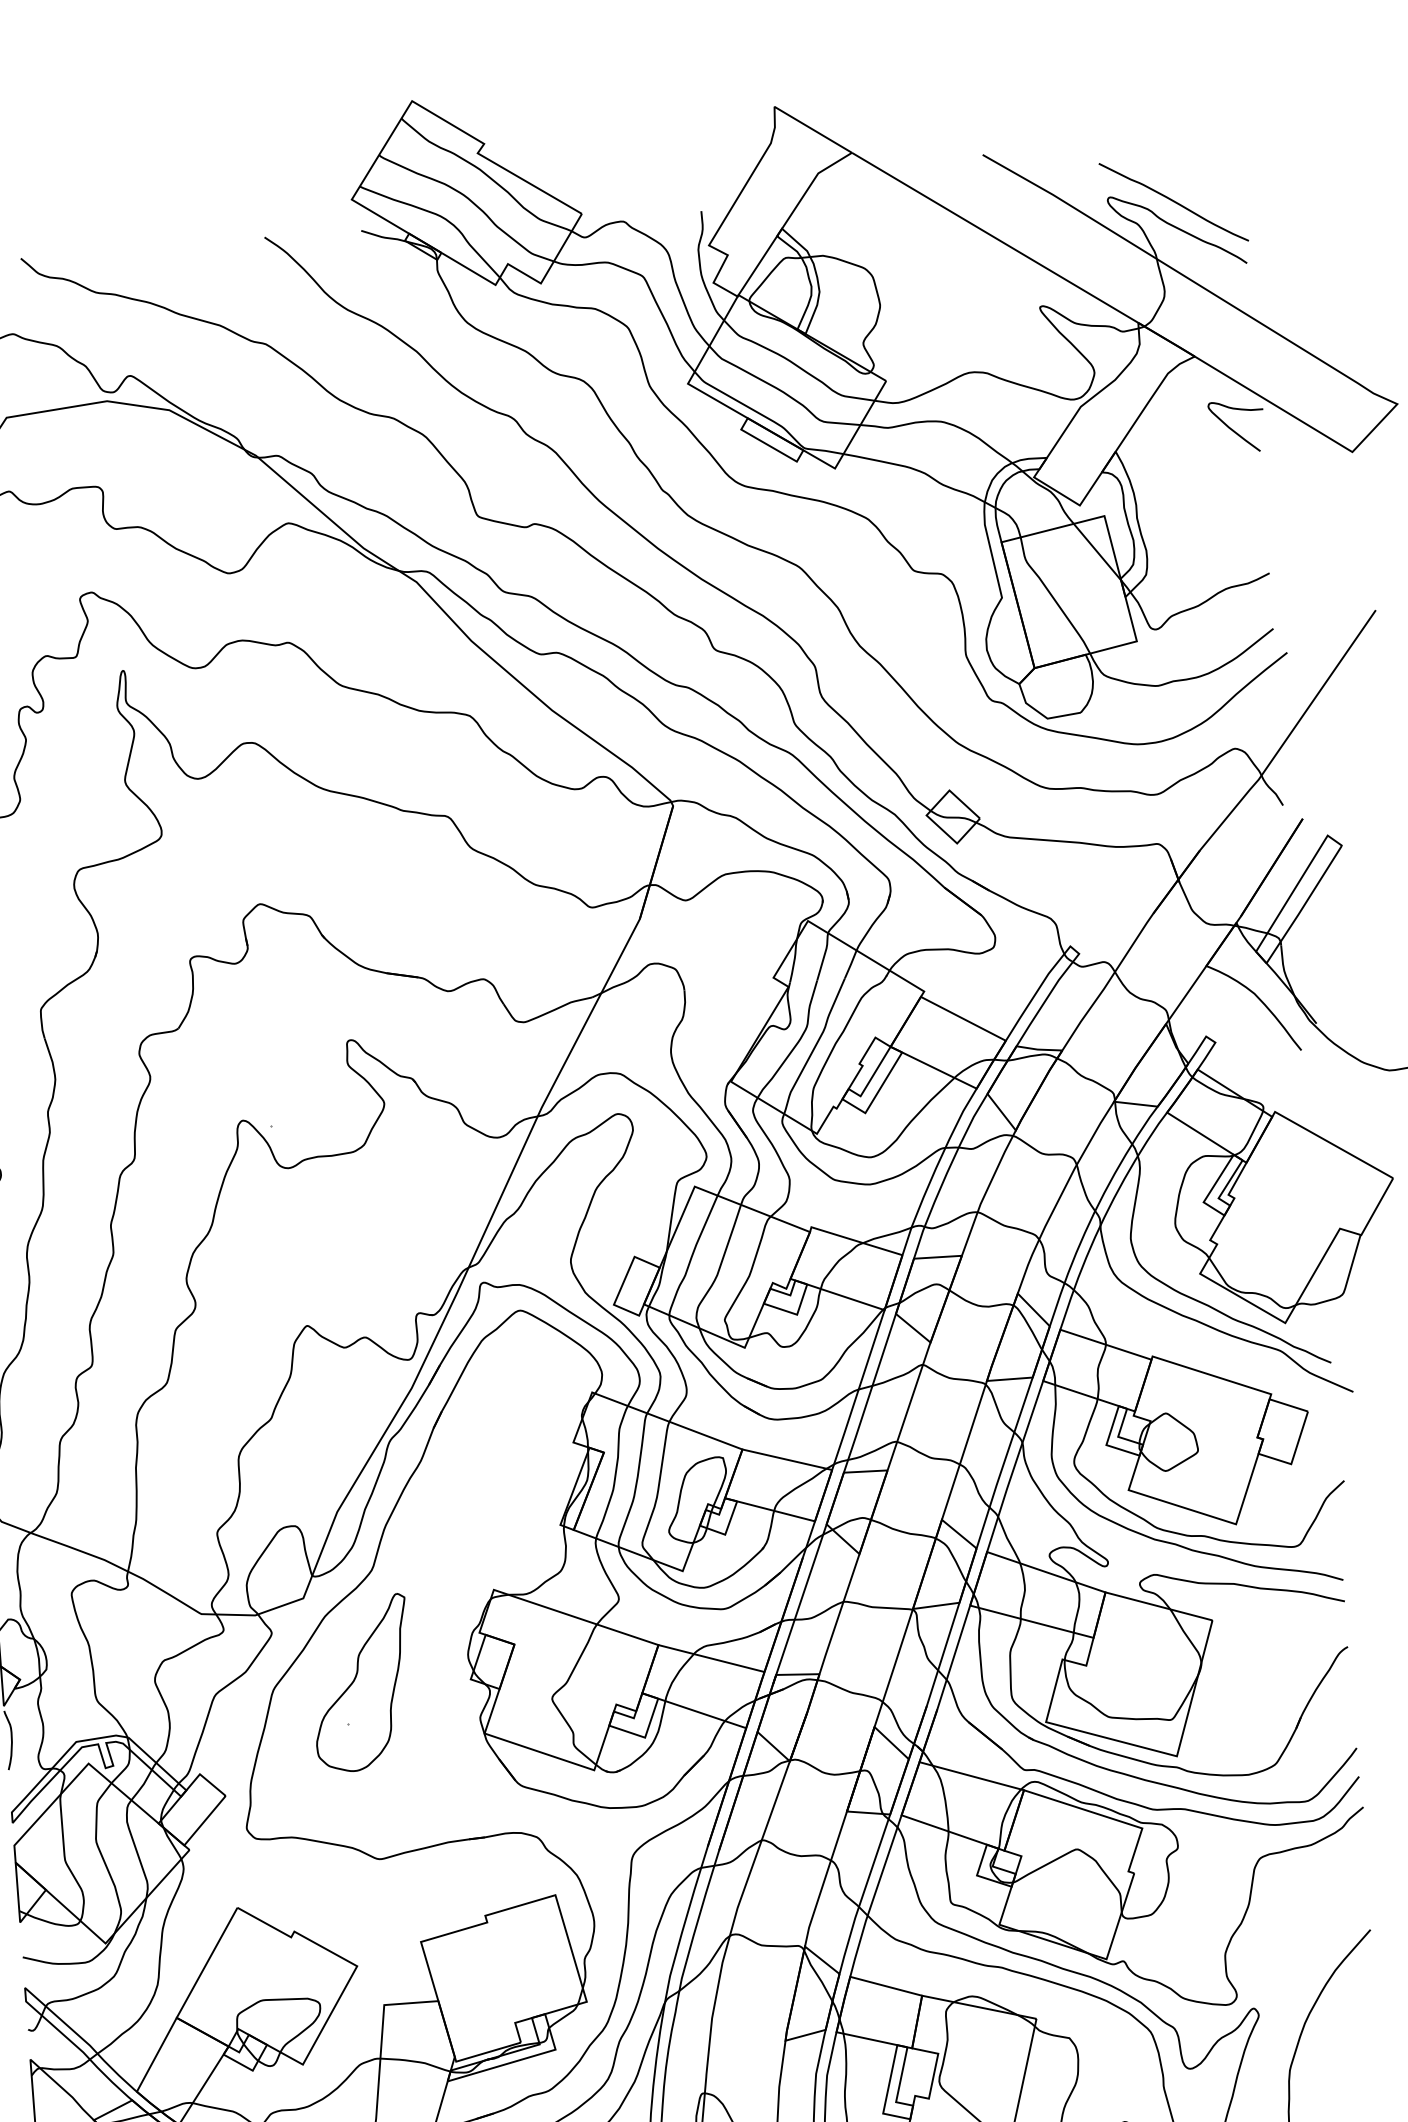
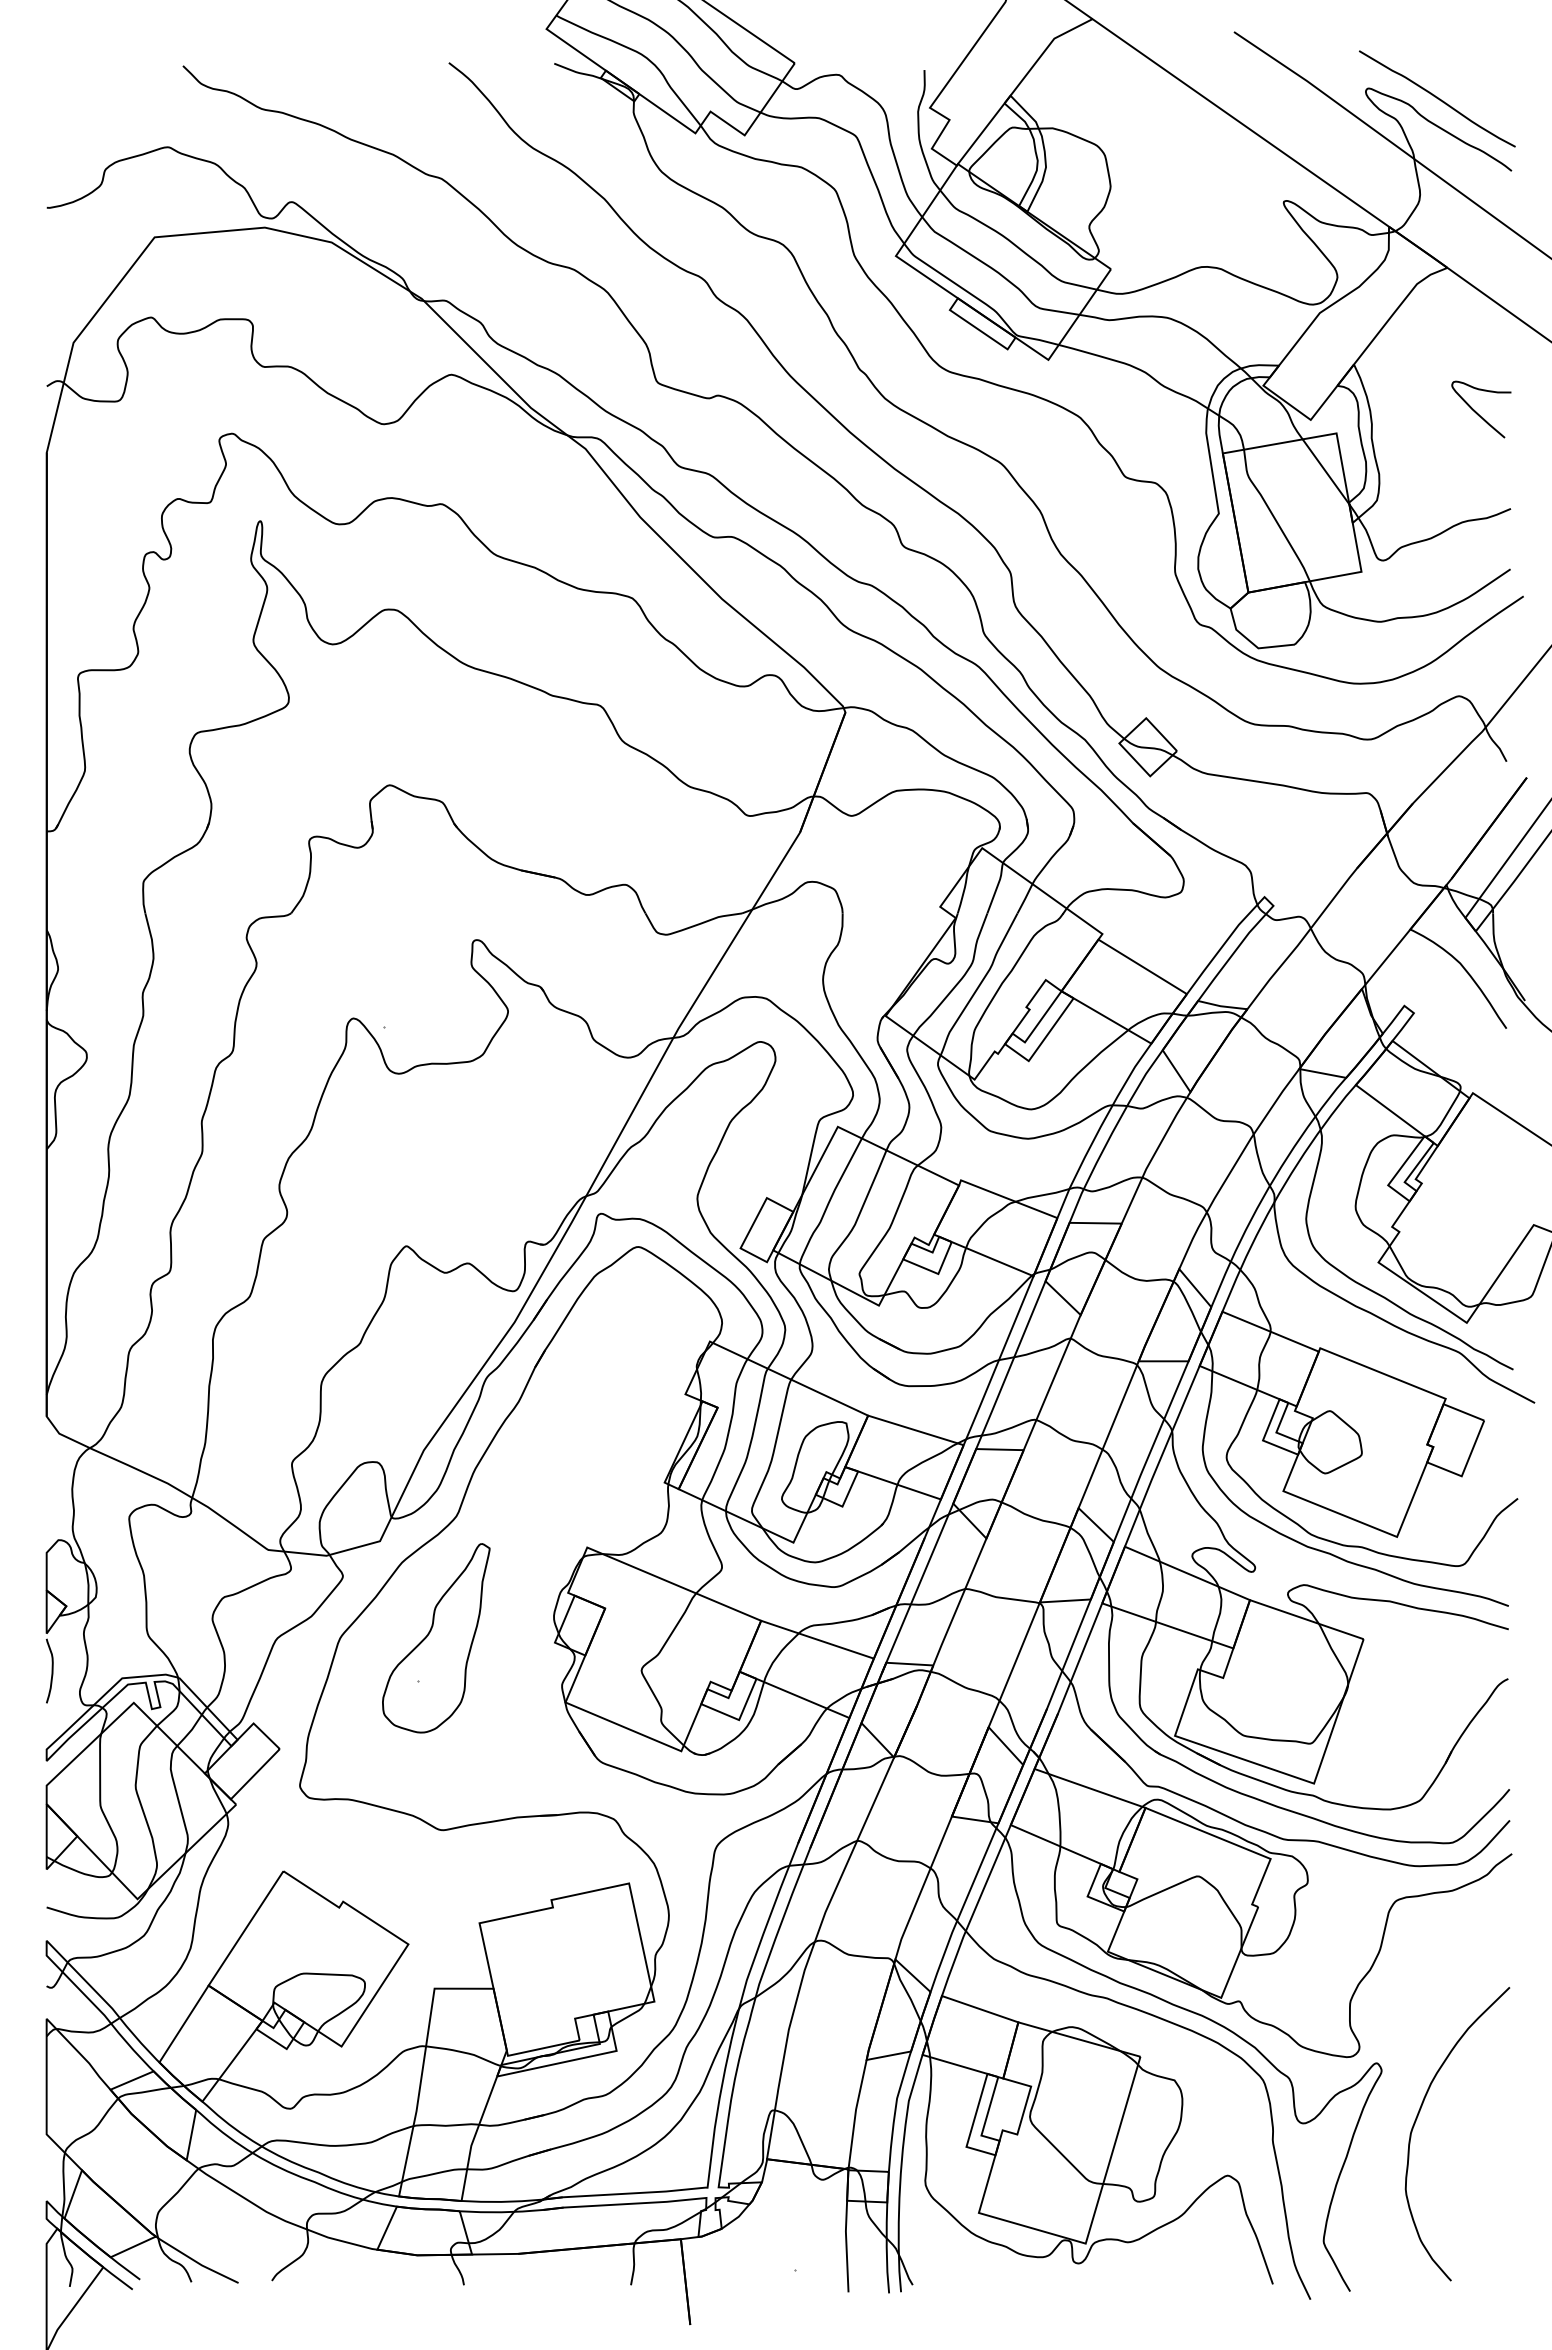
curve: (1233, 429) -> (1477, 412), moved

